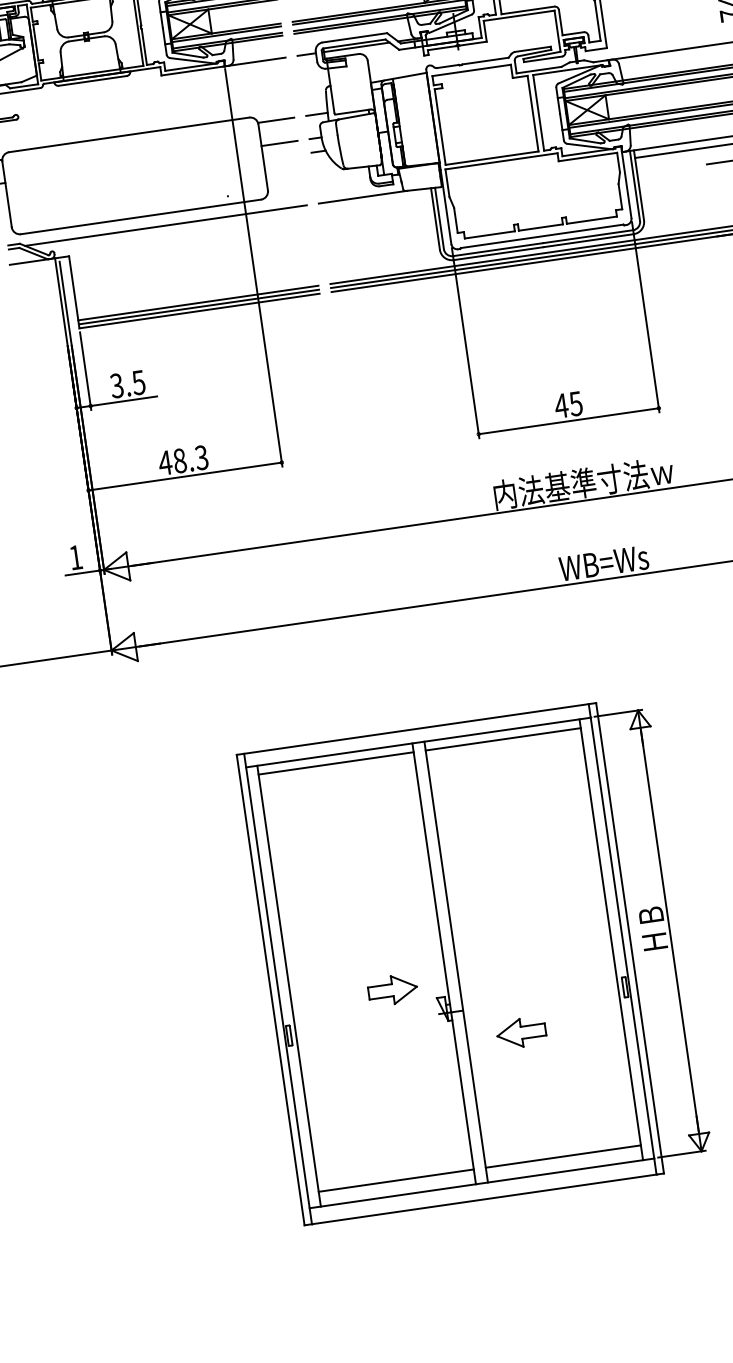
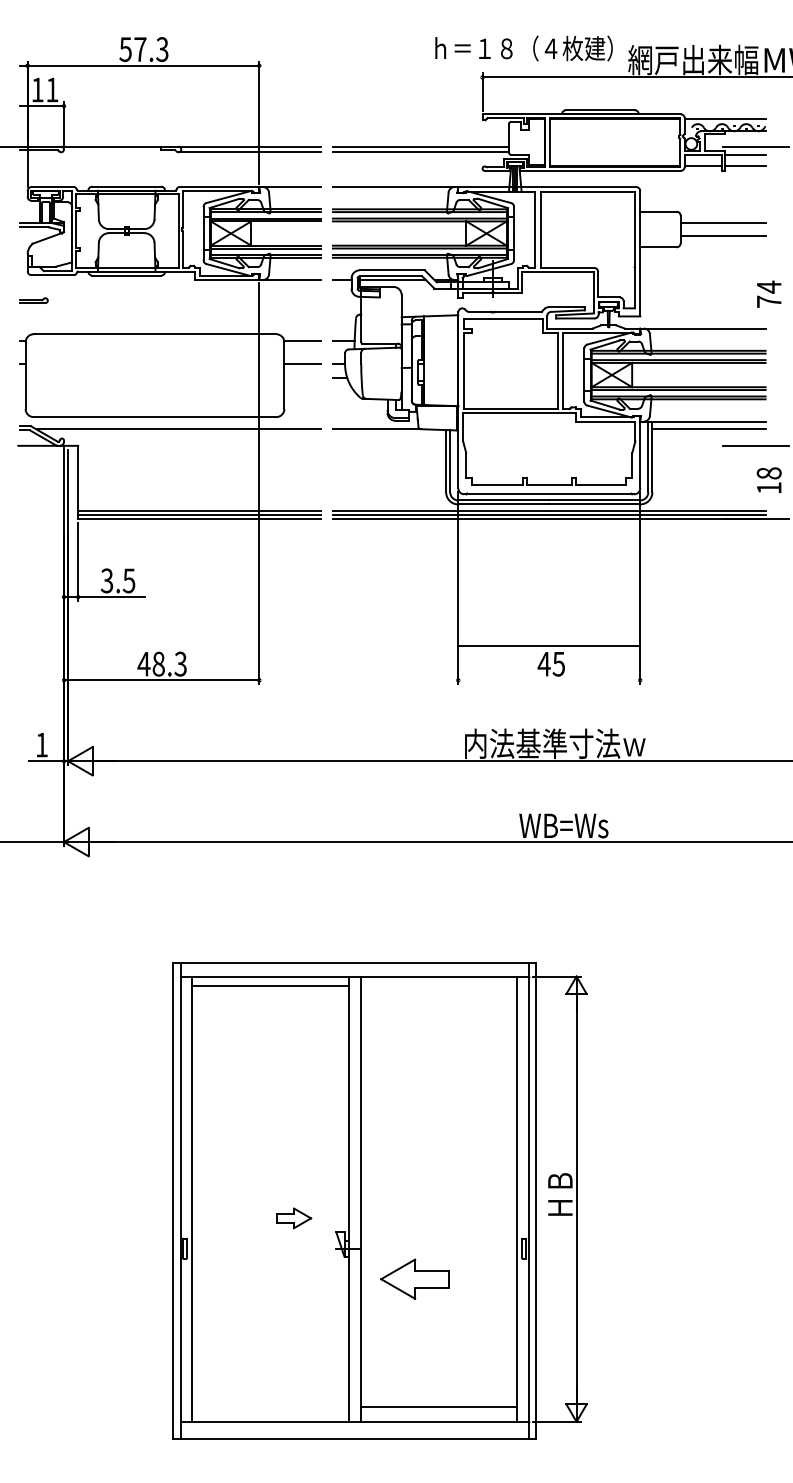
line: (569, 421) -> (549, 646), moved
line: (502, 739) -> (438, 985), removed
part: (393, 990) -> (294, 1218), size x0.7
part: (521, 1032) -> (415, 1278), size x1.4
line: (395, 1180) -> (269, 1407), removed

